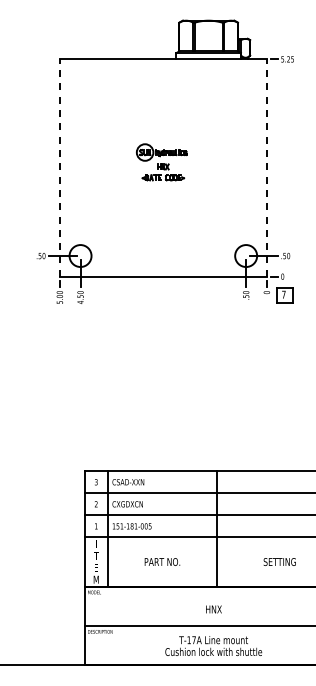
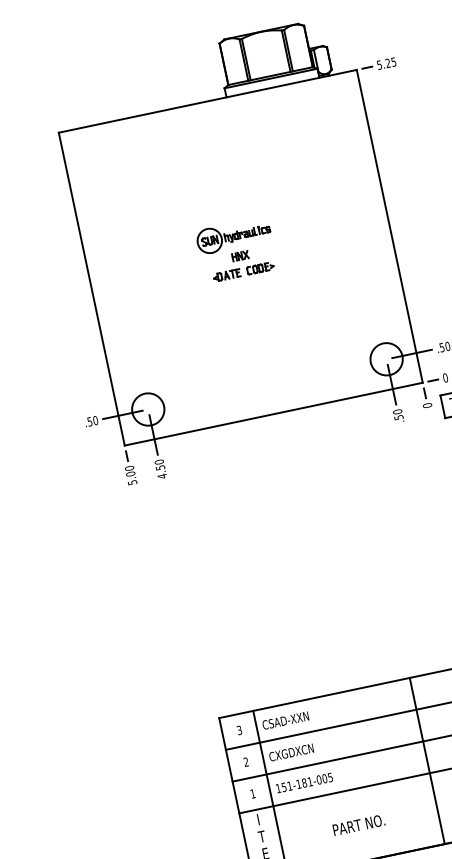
line: (59, 168) -> (91, 289), dashed -> solid
line: (266, 168) -> (389, 227), dashed -> solid

